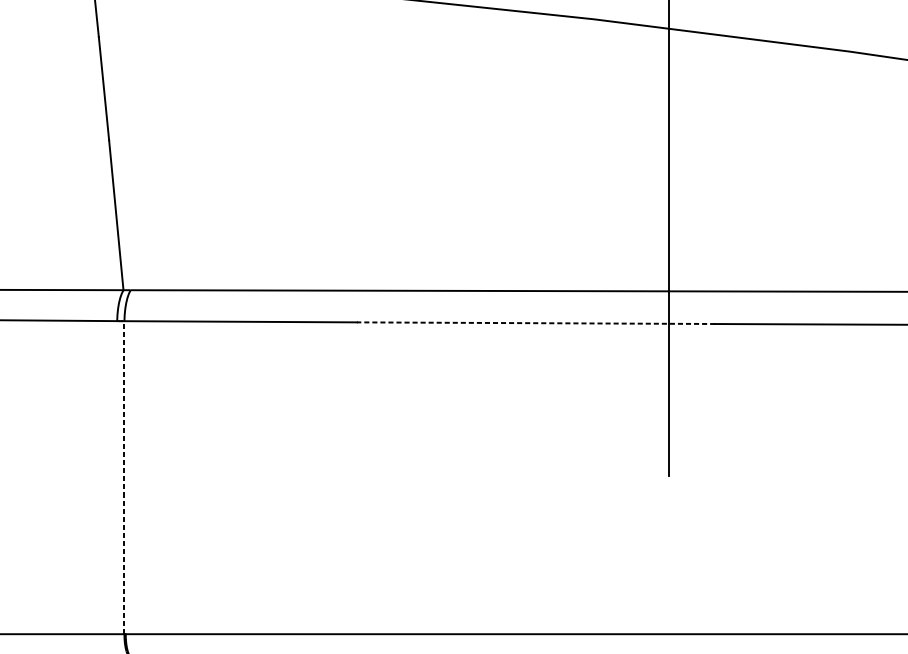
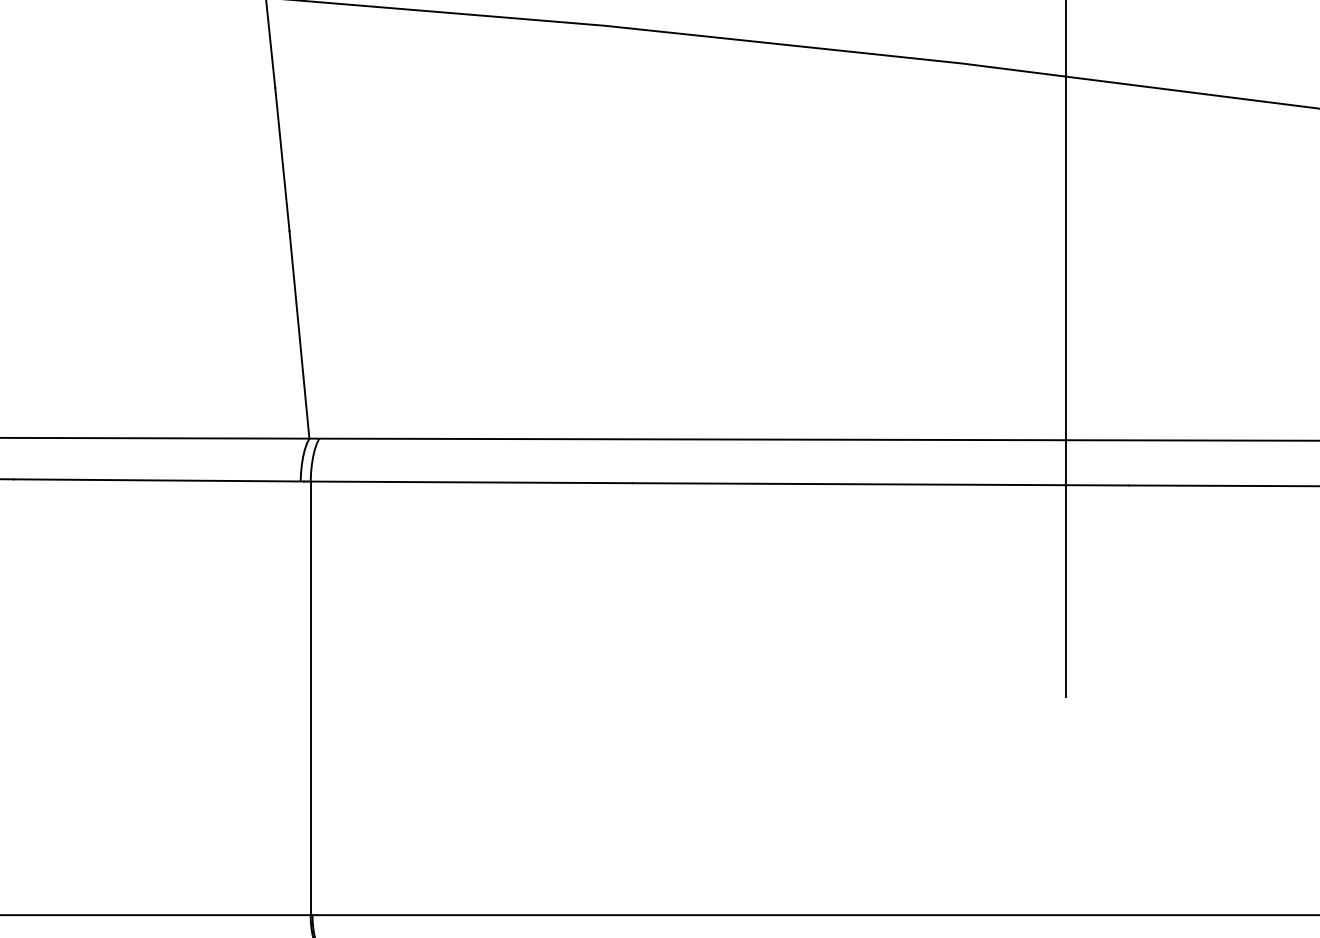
line: (535, 323) -> (880, 484), dashed -> solid
line: (124, 477) -> (310, 698), dashed -> solid

